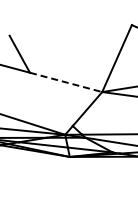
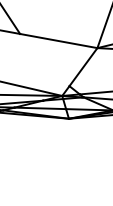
line: (66, 82) -> (59, 41), dashed -> solid

